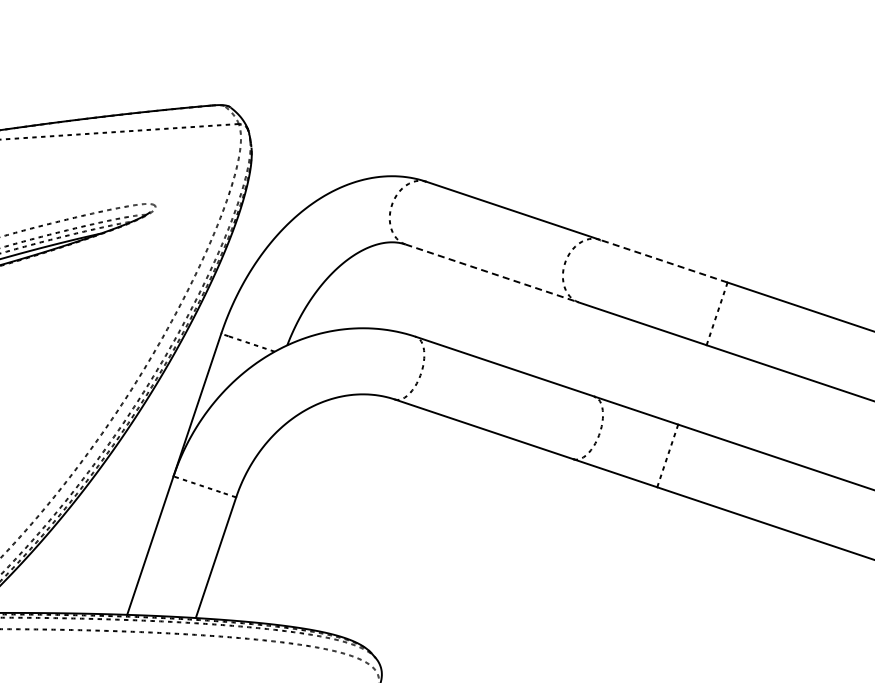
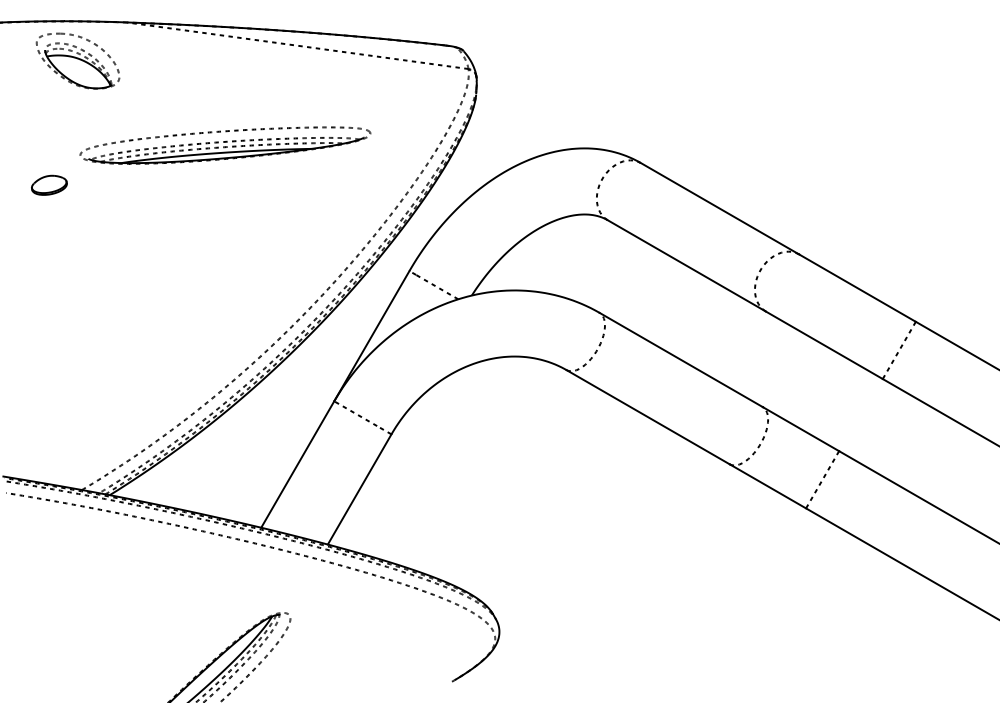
line: (663, 261) -> (857, 288), dashed -> solid
line: (492, 273) -> (687, 266), dashed -> solid

